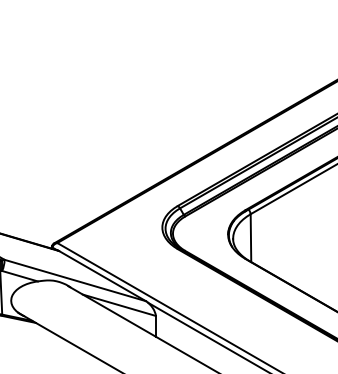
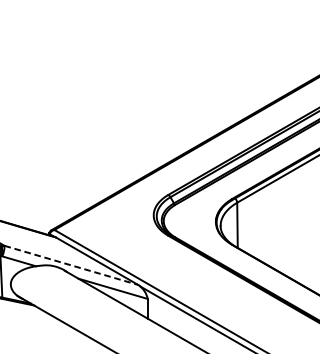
line: (75, 280) -> (71, 265), solid -> dashed

